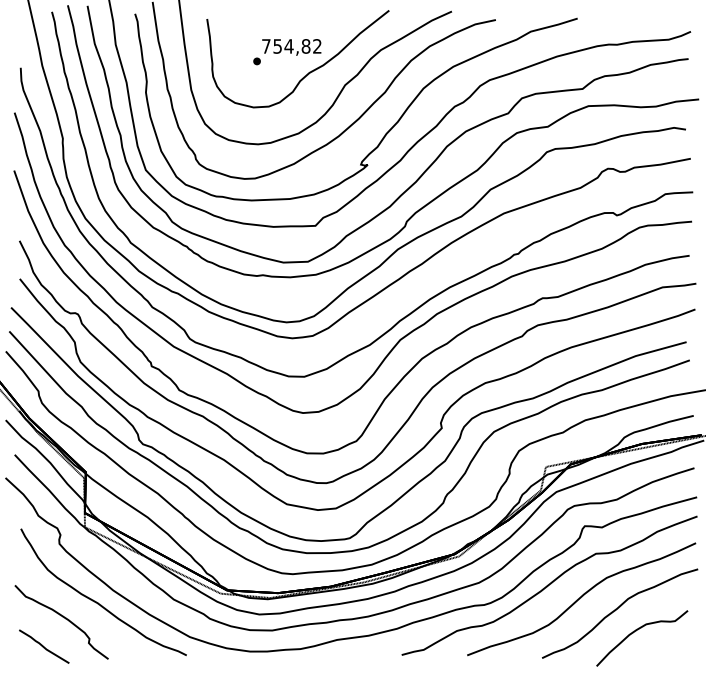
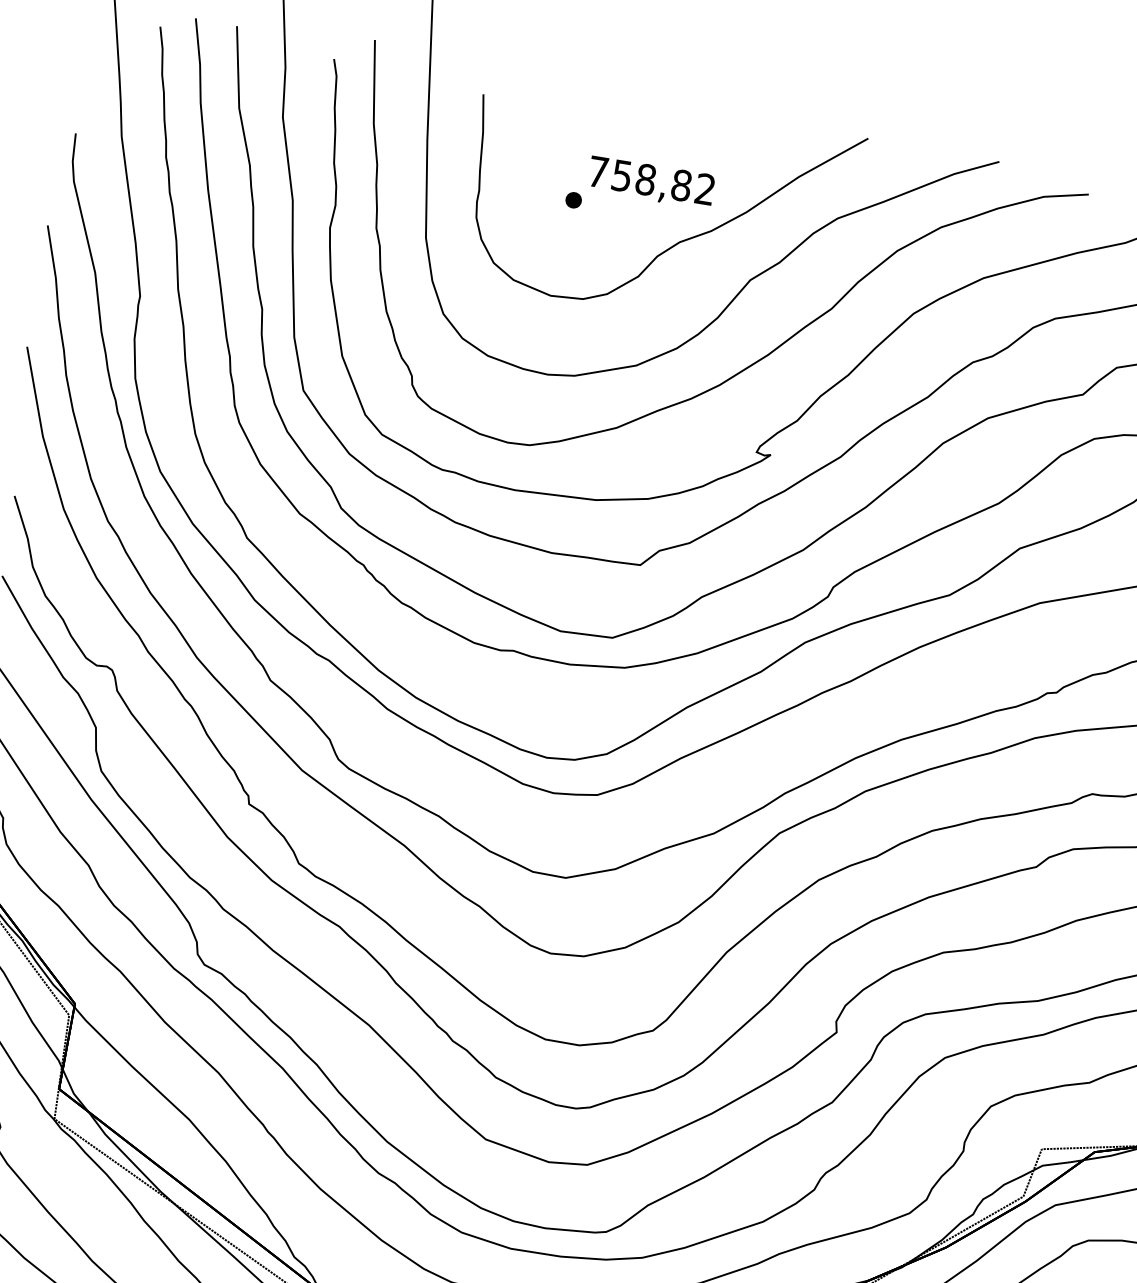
text: (288, 46) -> (644, 179), 754,82 -> 758,82

